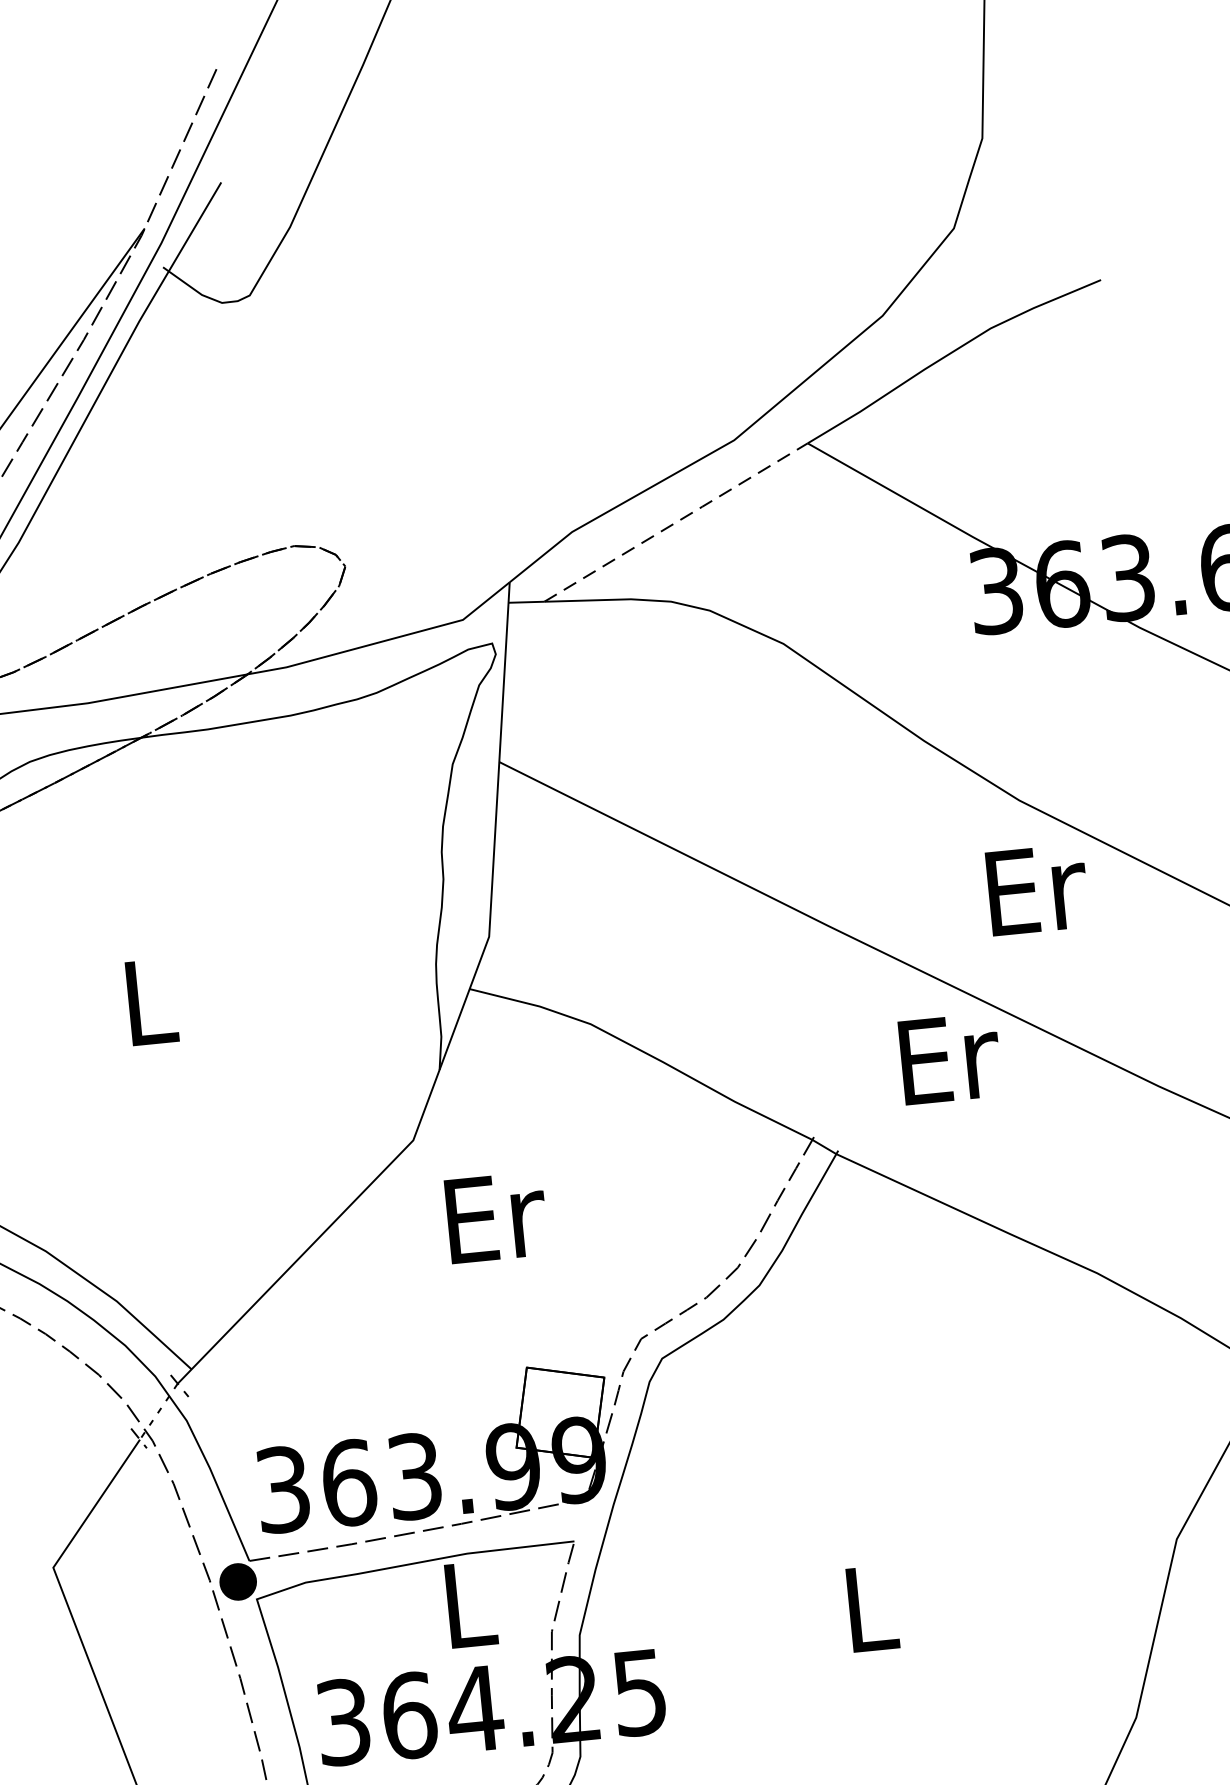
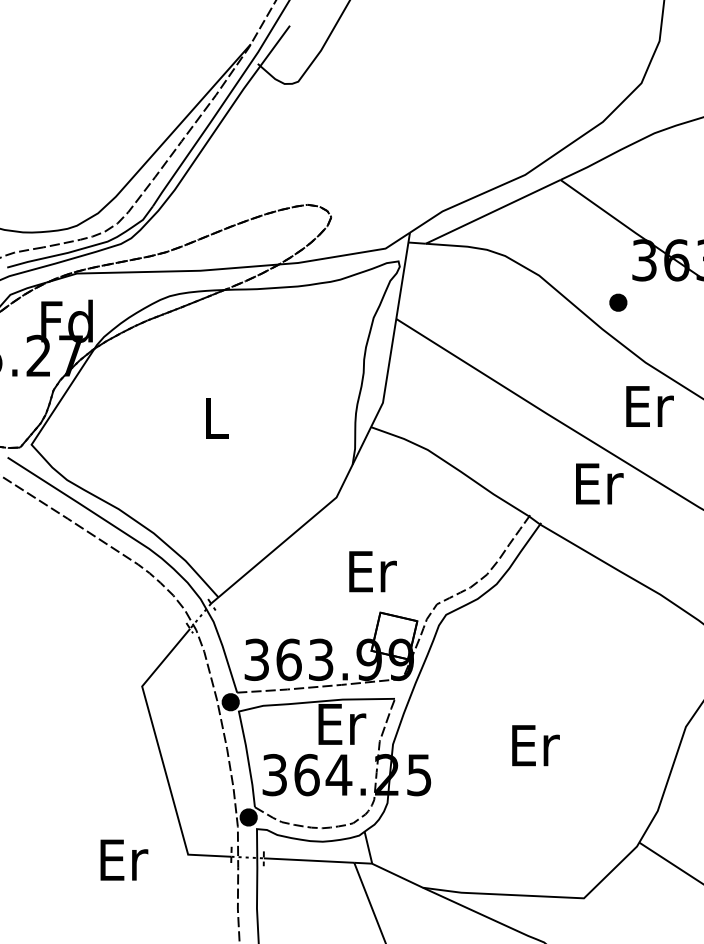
line: (678, 521) -> (494, 211), dashed -> solid
part: (951, 682) -> (618, 302), added
text: (495, 1217) -> (372, 571), moved
text: (471, 1604) -> (342, 724), L -> Er
text: (872, 1608) -> (535, 745), L -> Er

